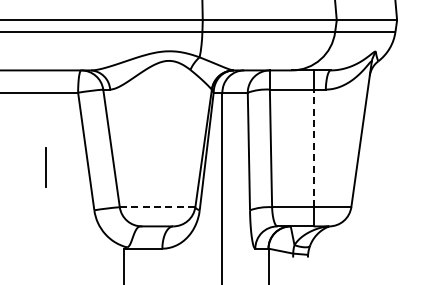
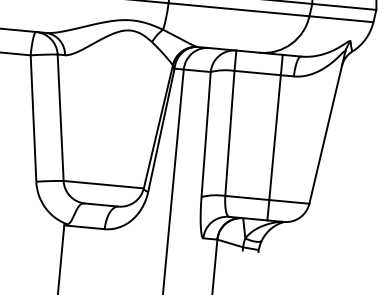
line: (313, 148) -> (275, 137), dashed -> solid
line: (157, 207) -> (103, 184), dashed -> solid

